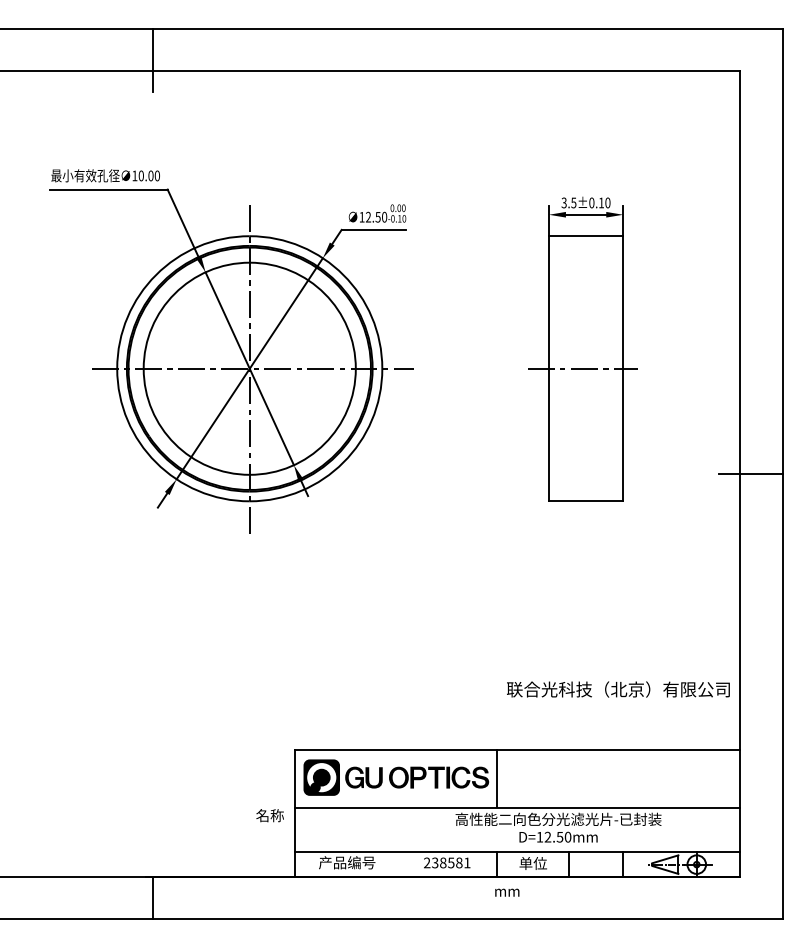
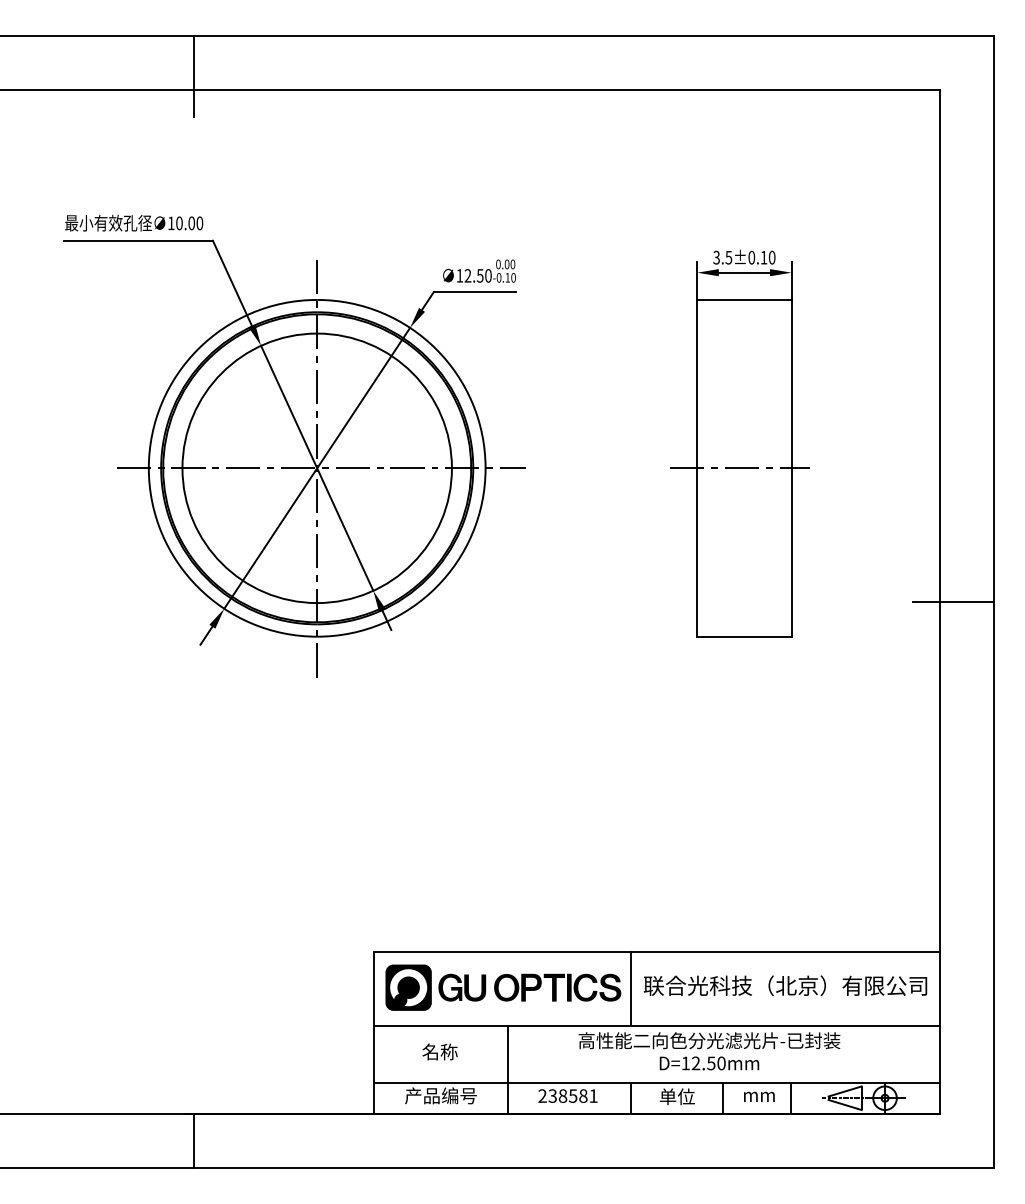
text: (618, 689) -> (785, 985), moved
text: (269, 815) -> (439, 1051), moved
line: (399, 842) -> (507, 1069), added
text: (507, 892) -> (759, 1096), moved

